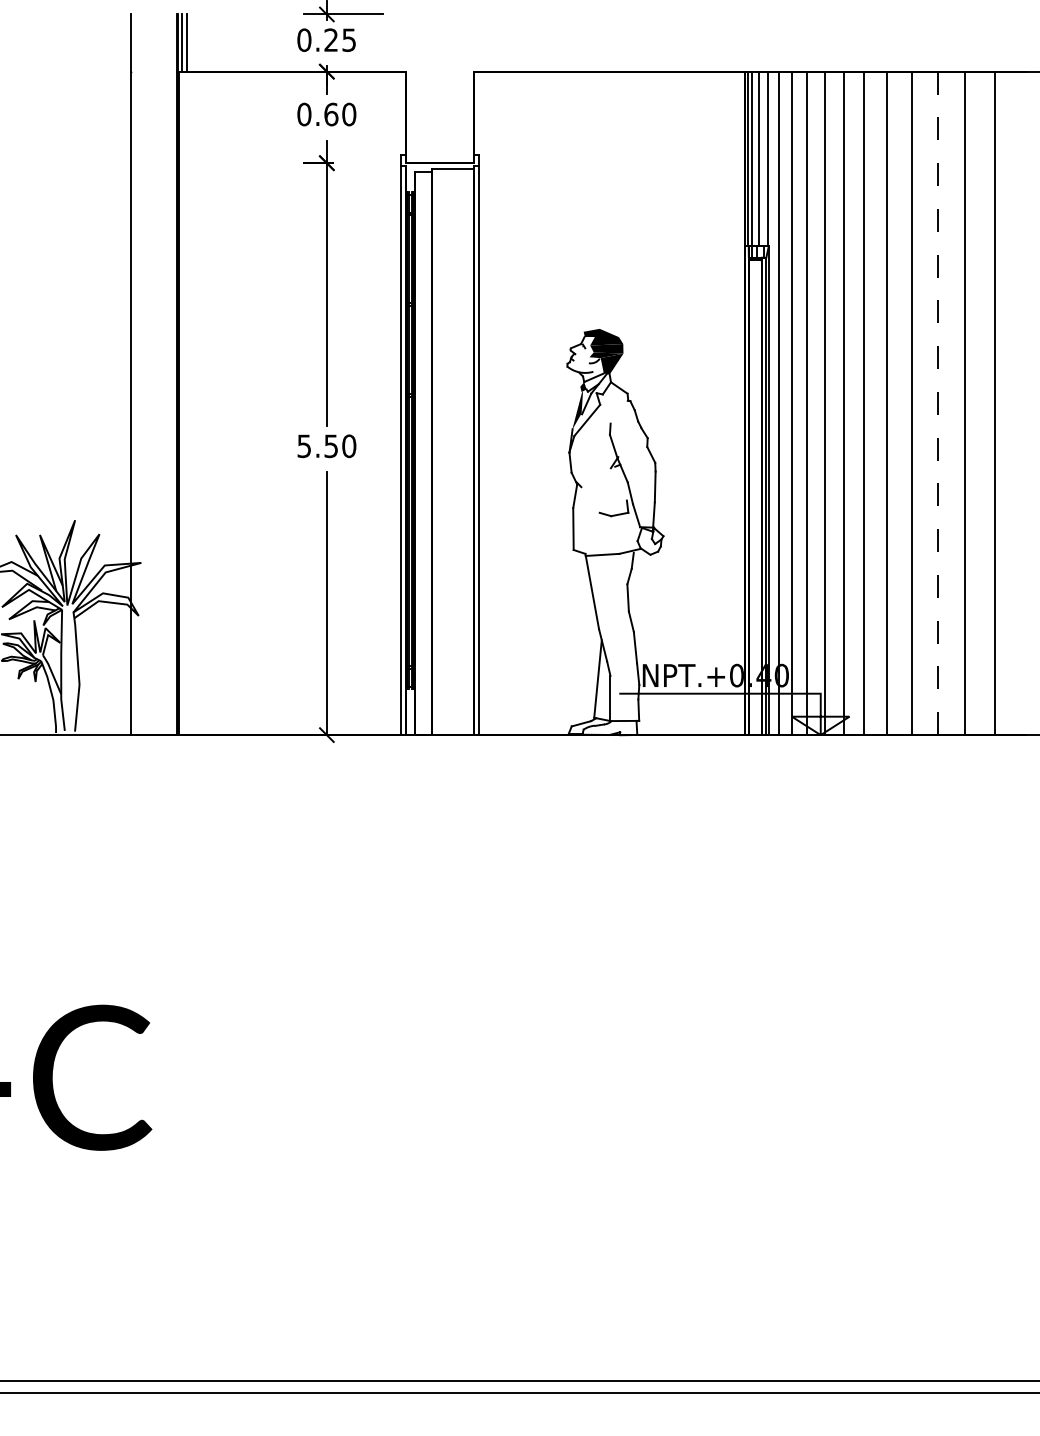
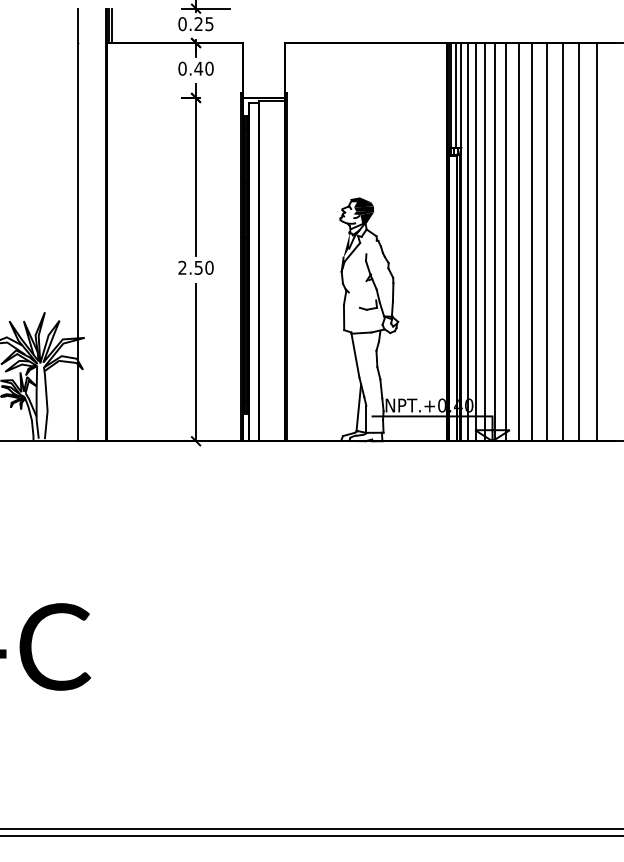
text: (330, 114) -> (198, 68), 0.60 -> 0.40
line: (937, 403) -> (562, 242), dashed -> solid
text: (304, 445) -> (182, 267), 5.50 -> 2.50

